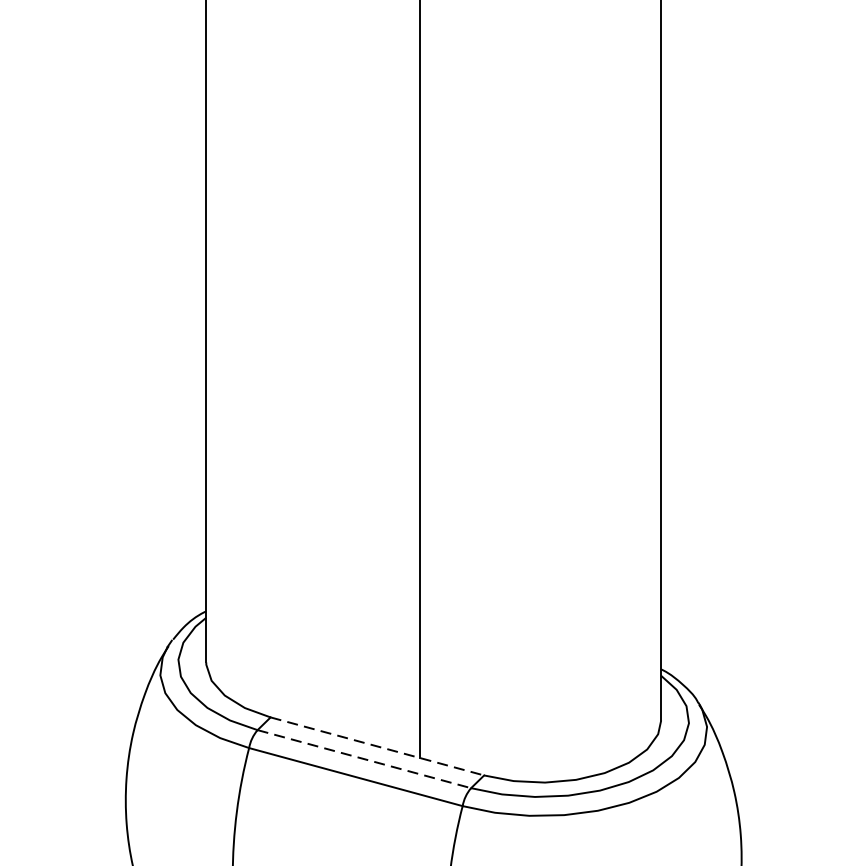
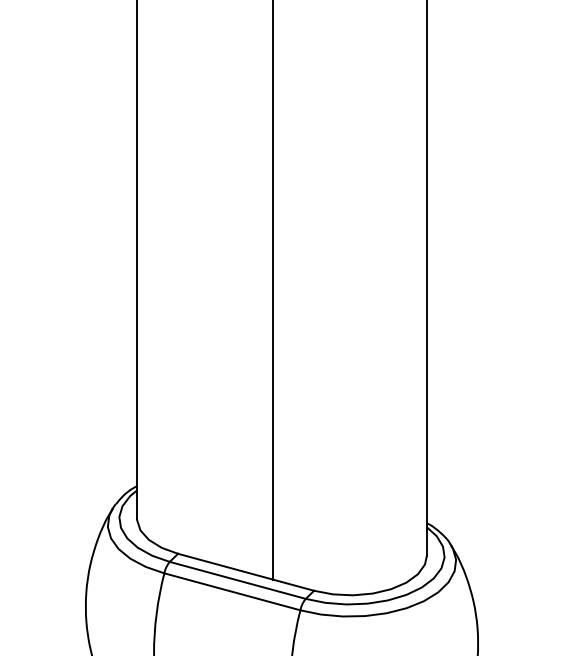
line: (377, 746) -> (246, 572), dashed -> solid
line: (365, 759) -> (238, 580), dashed -> solid

